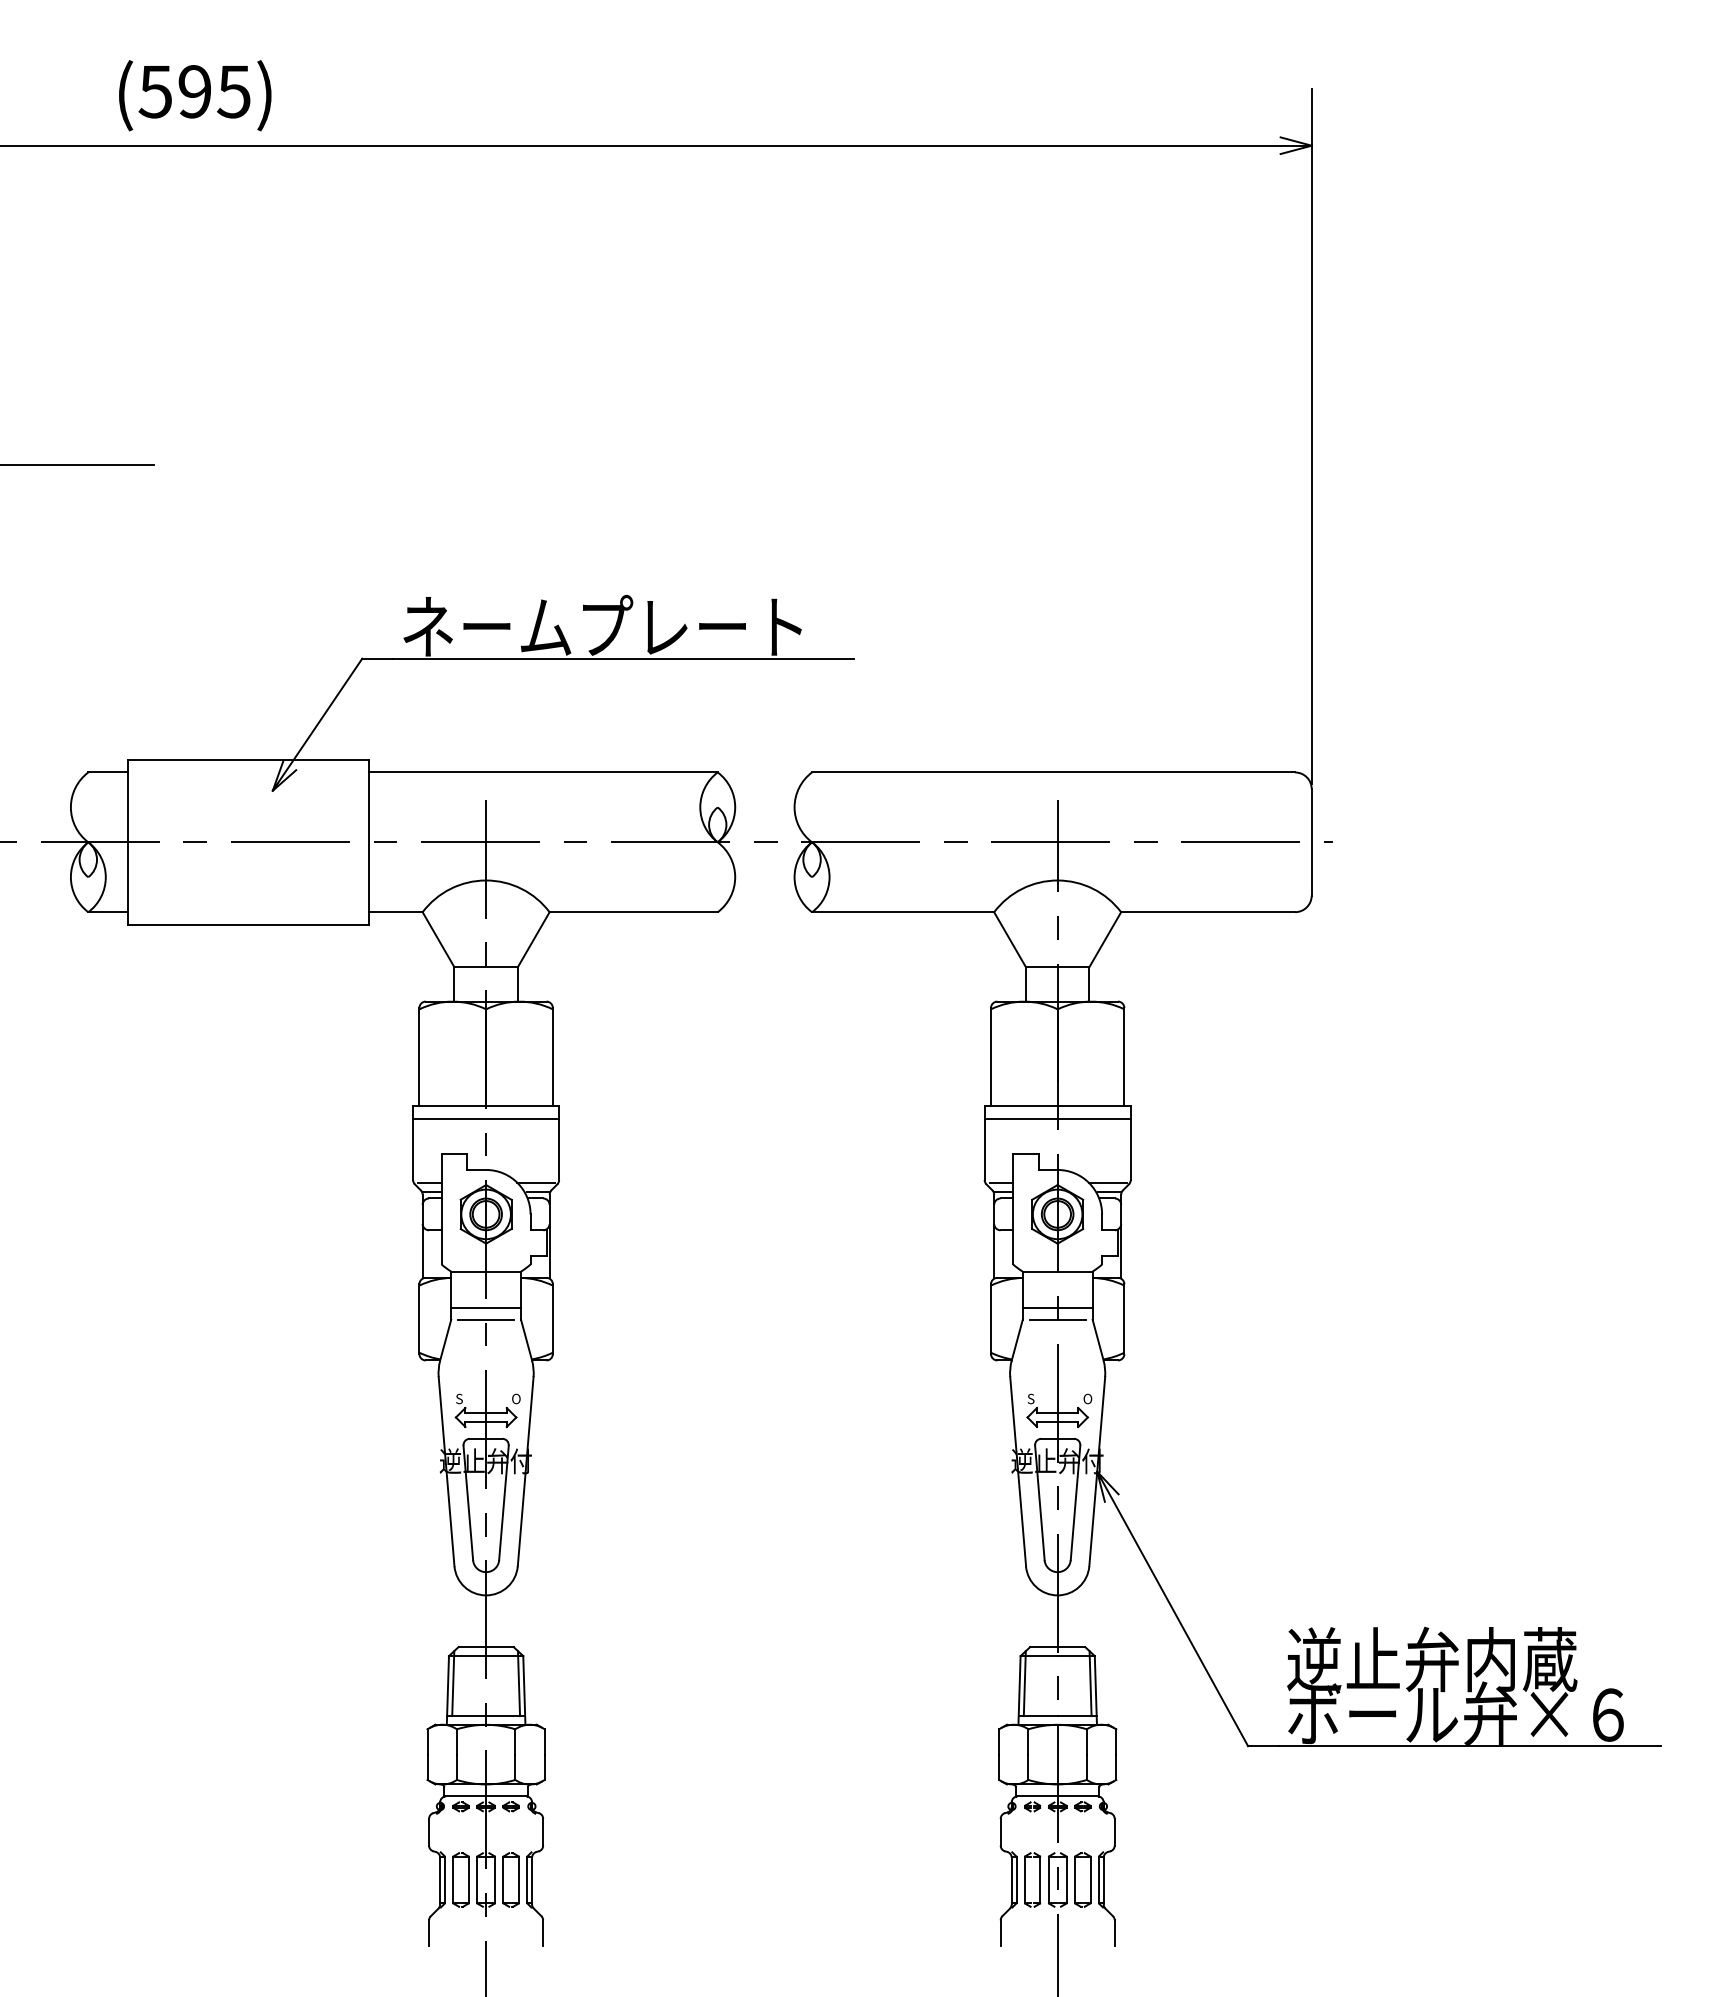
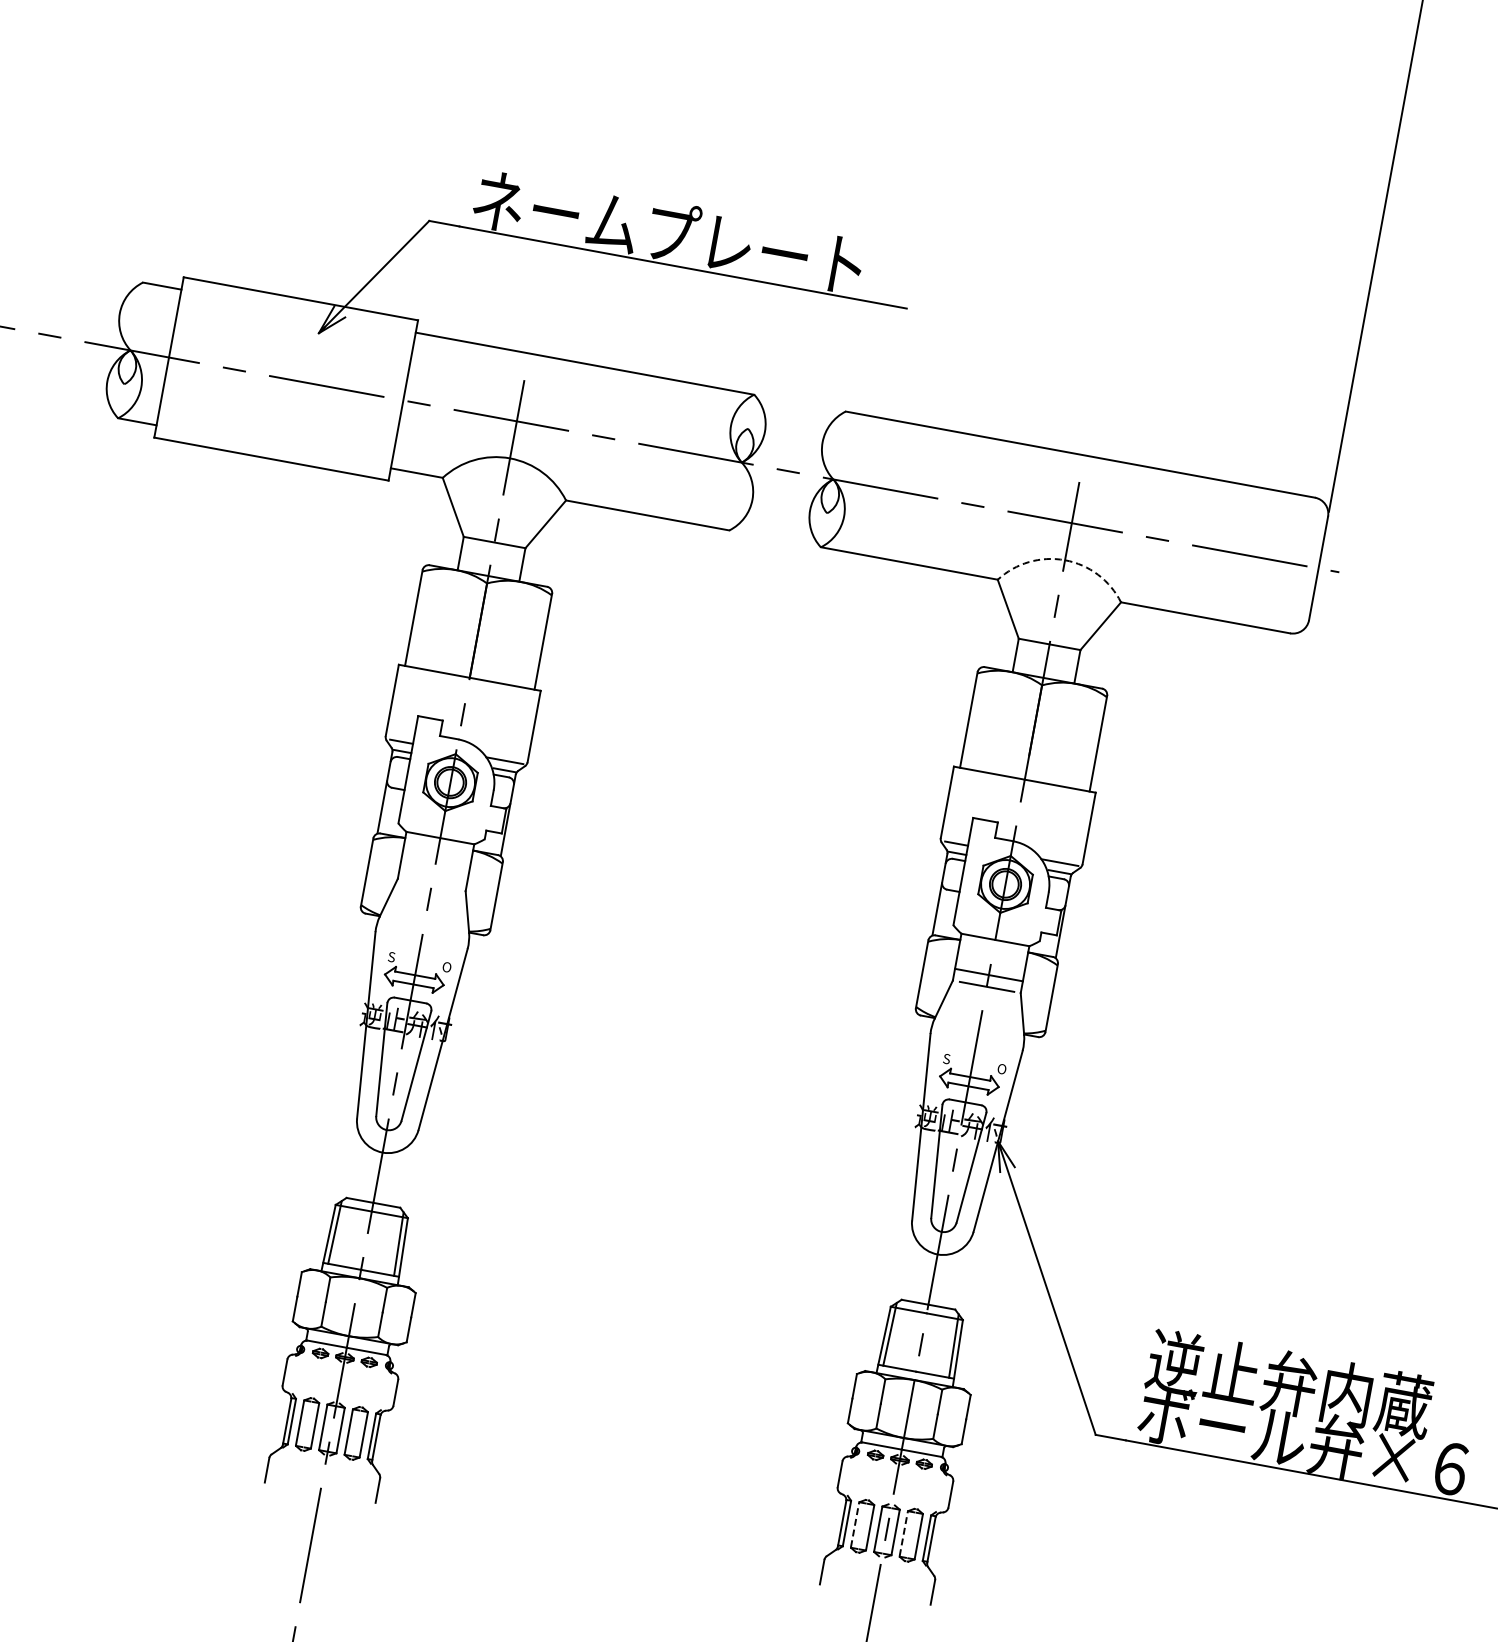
arc: (1057, 880) -> (1064, 560), solid -> dashed
line: (486, 1119) -> (467, 690), removed
line: (1057, 1119) -> (1022, 792), removed
line: (486, 1307) -> (434, 873), removed
line: (486, 1319) -> (432, 884), removed
line: (1024, 1880) -> (854, 1525), solid -> dashed
line: (1074, 1880) -> (903, 1534), solid -> dashed

